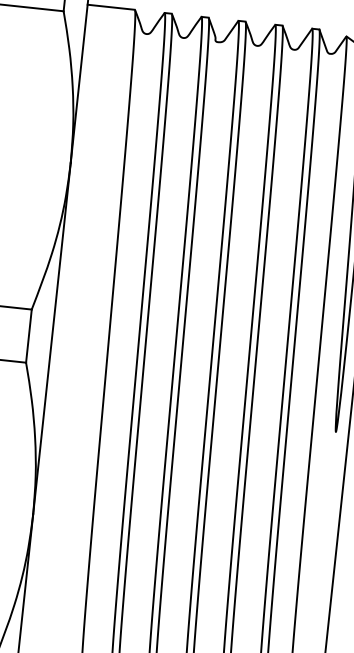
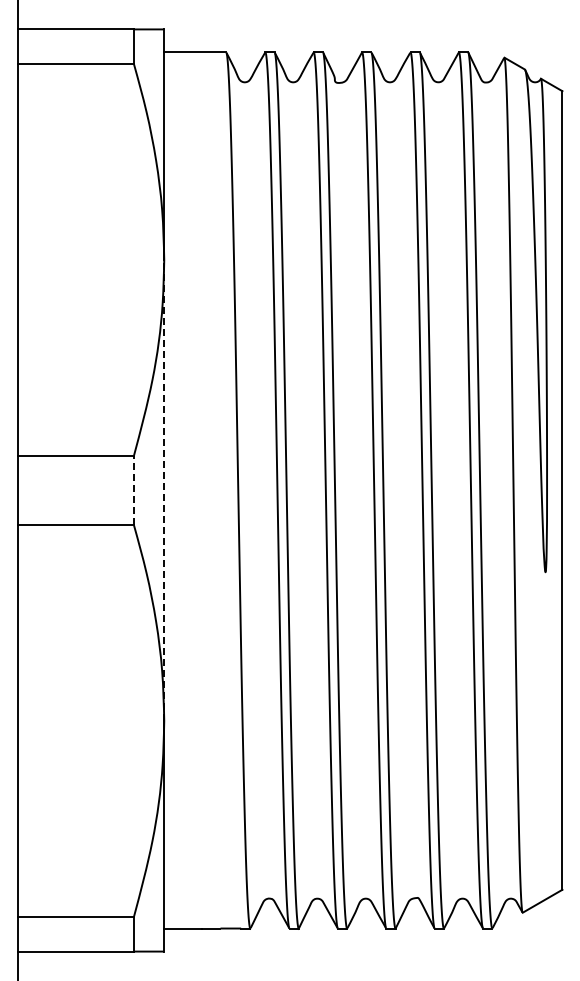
line: (29, 336) -> (134, 490), solid -> dashed
line: (52, 338) -> (164, 490), solid -> dashed

